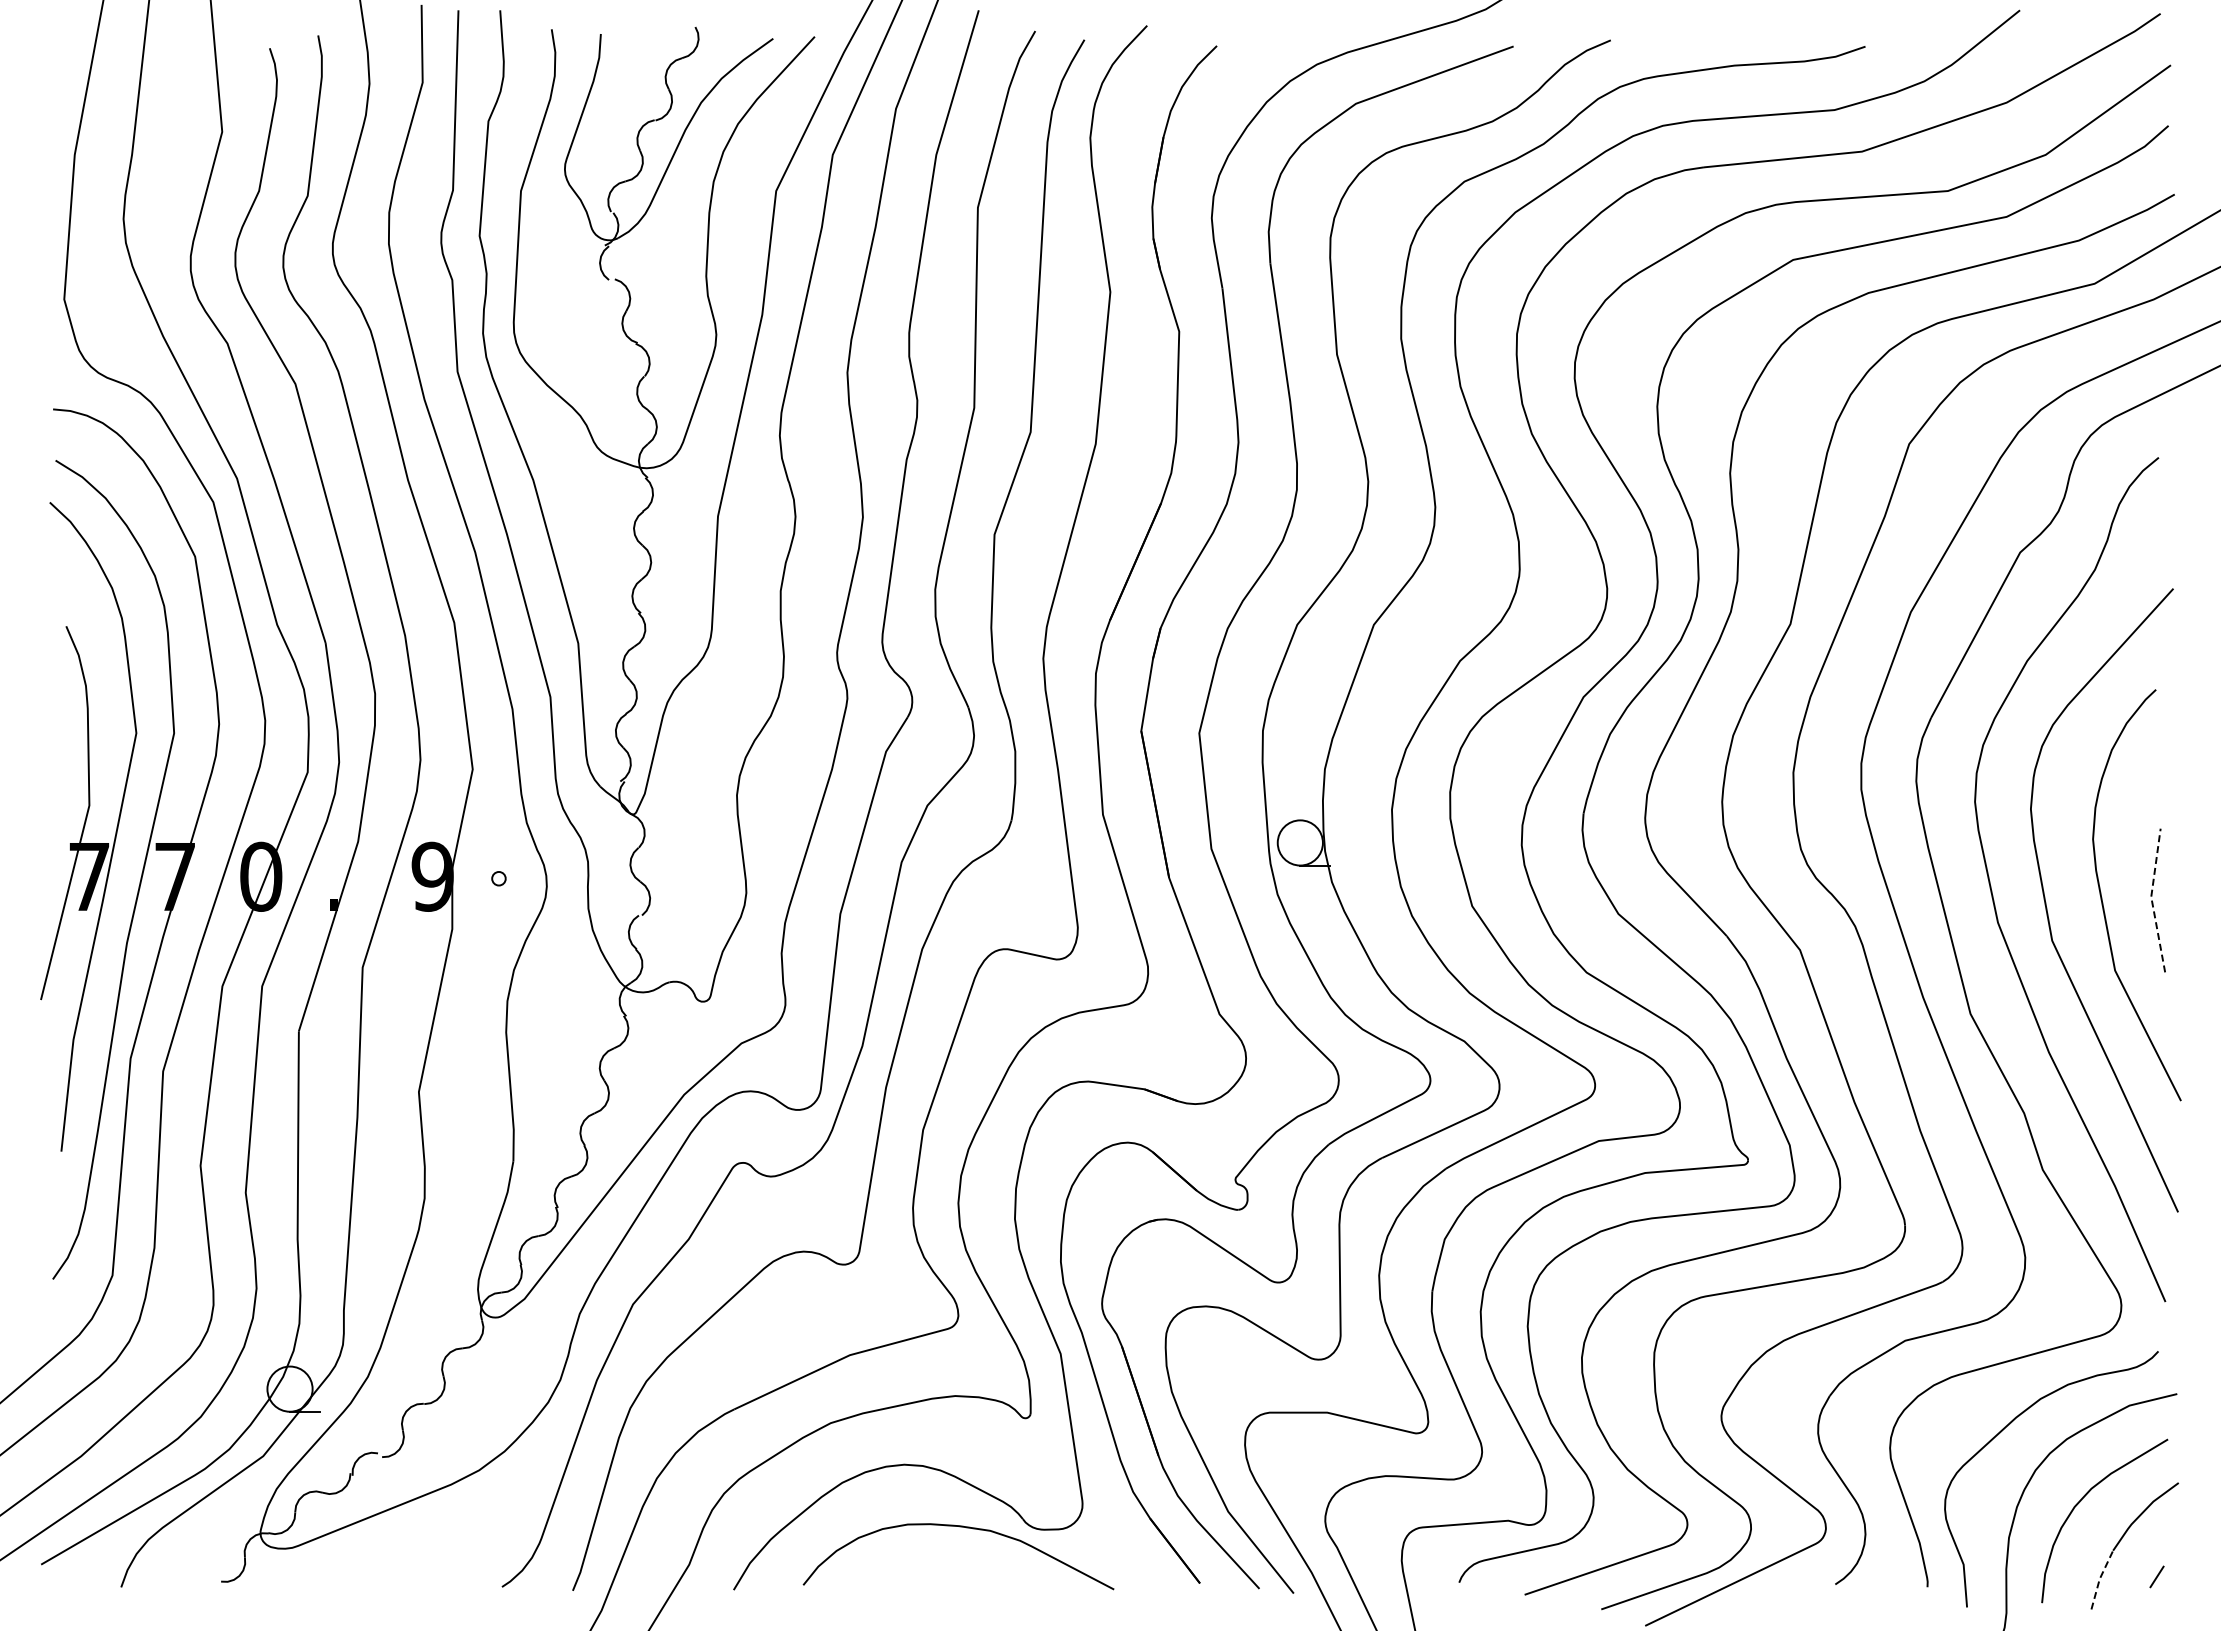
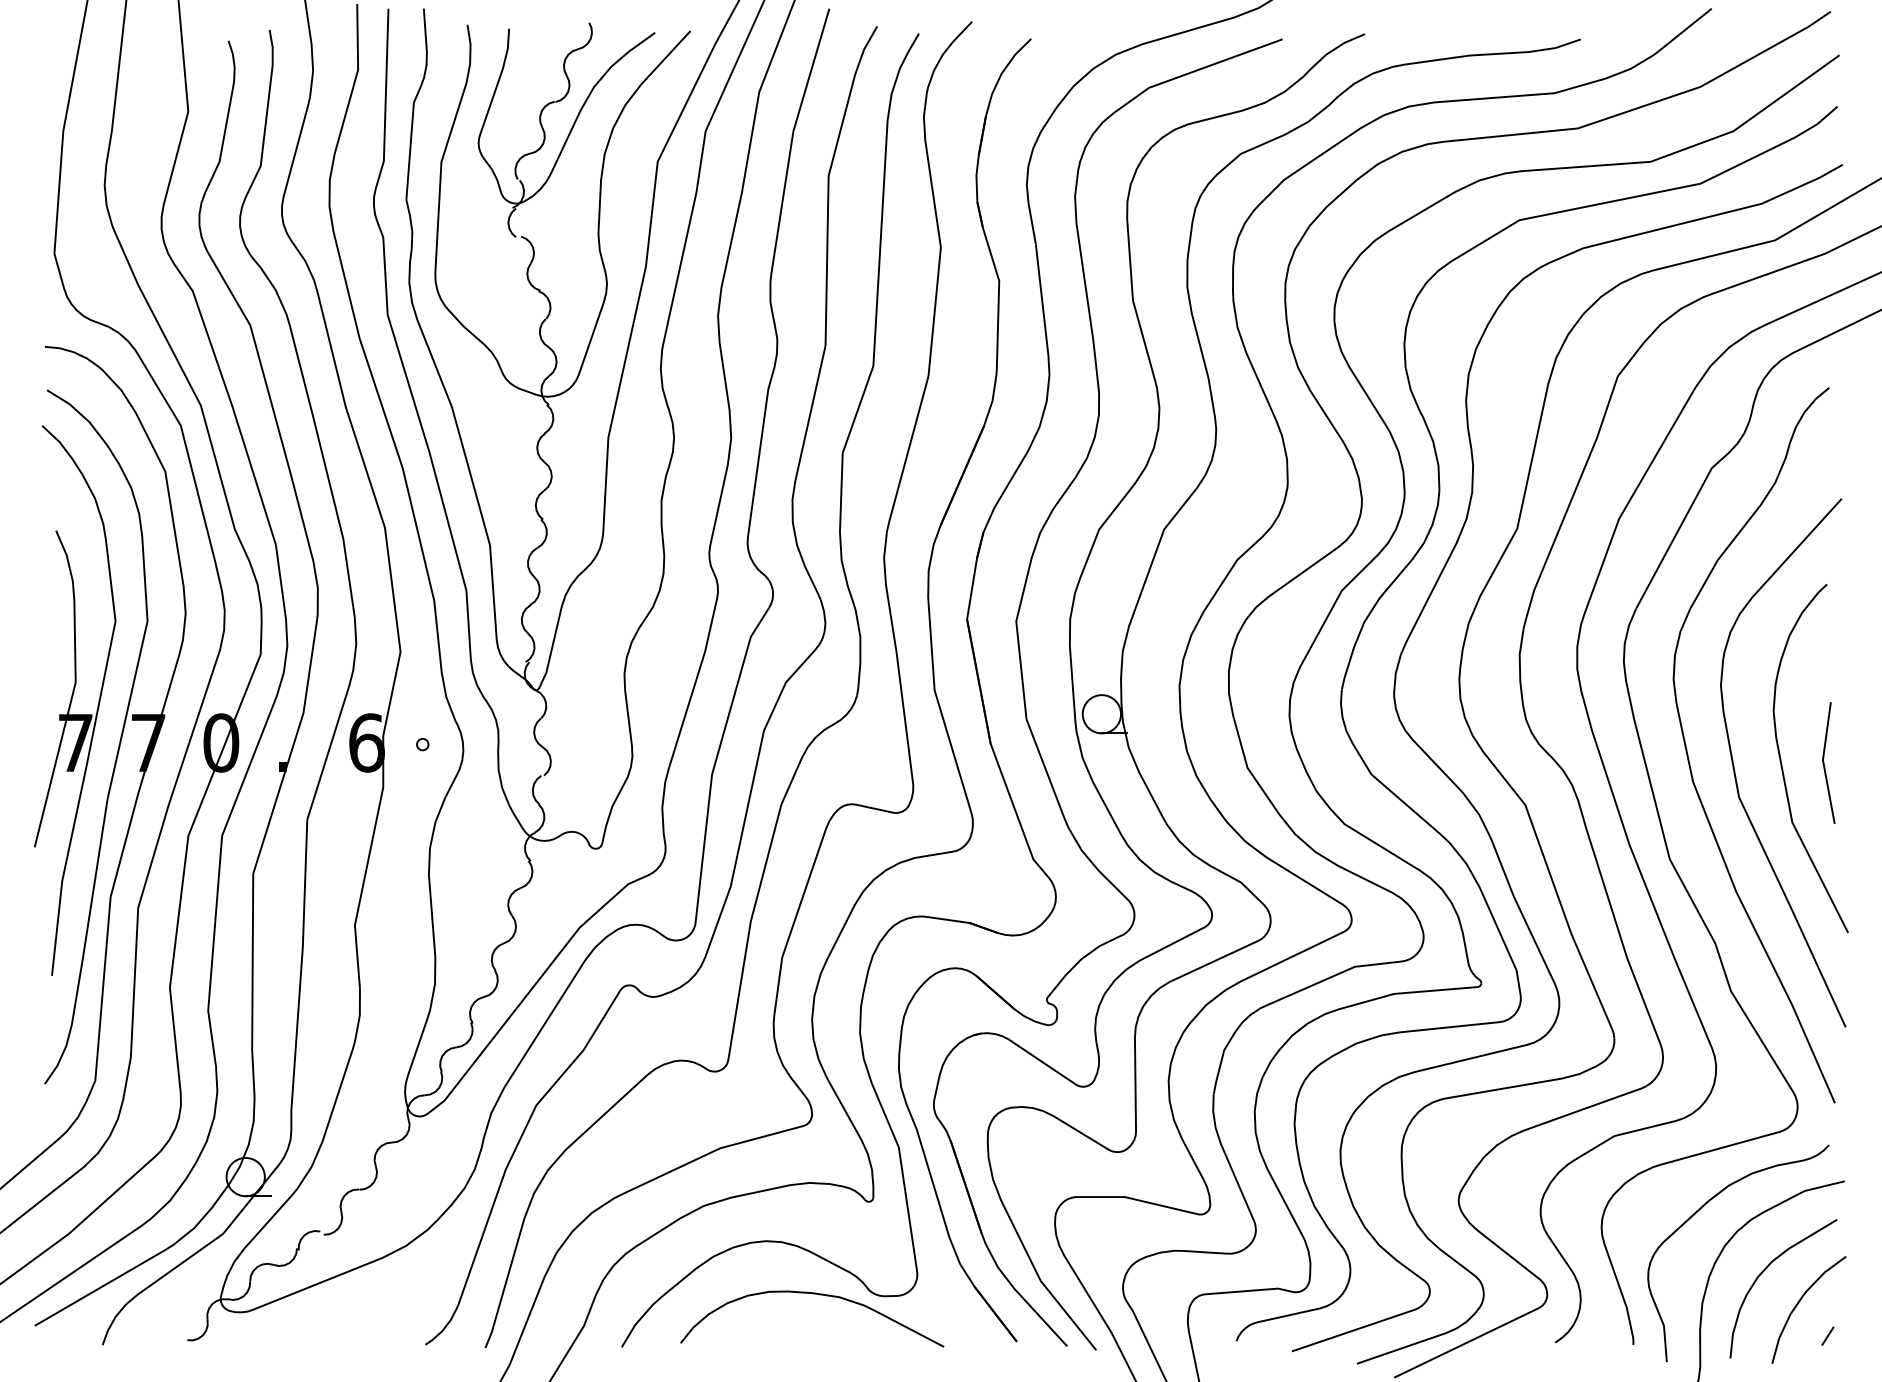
text: (432, 876) -> (366, 742), 9 -> 6
line: (2151, 899) -> (1823, 762), dashed -> solid
line: (2099, 1579) -> (1779, 1338), dashed -> solid

